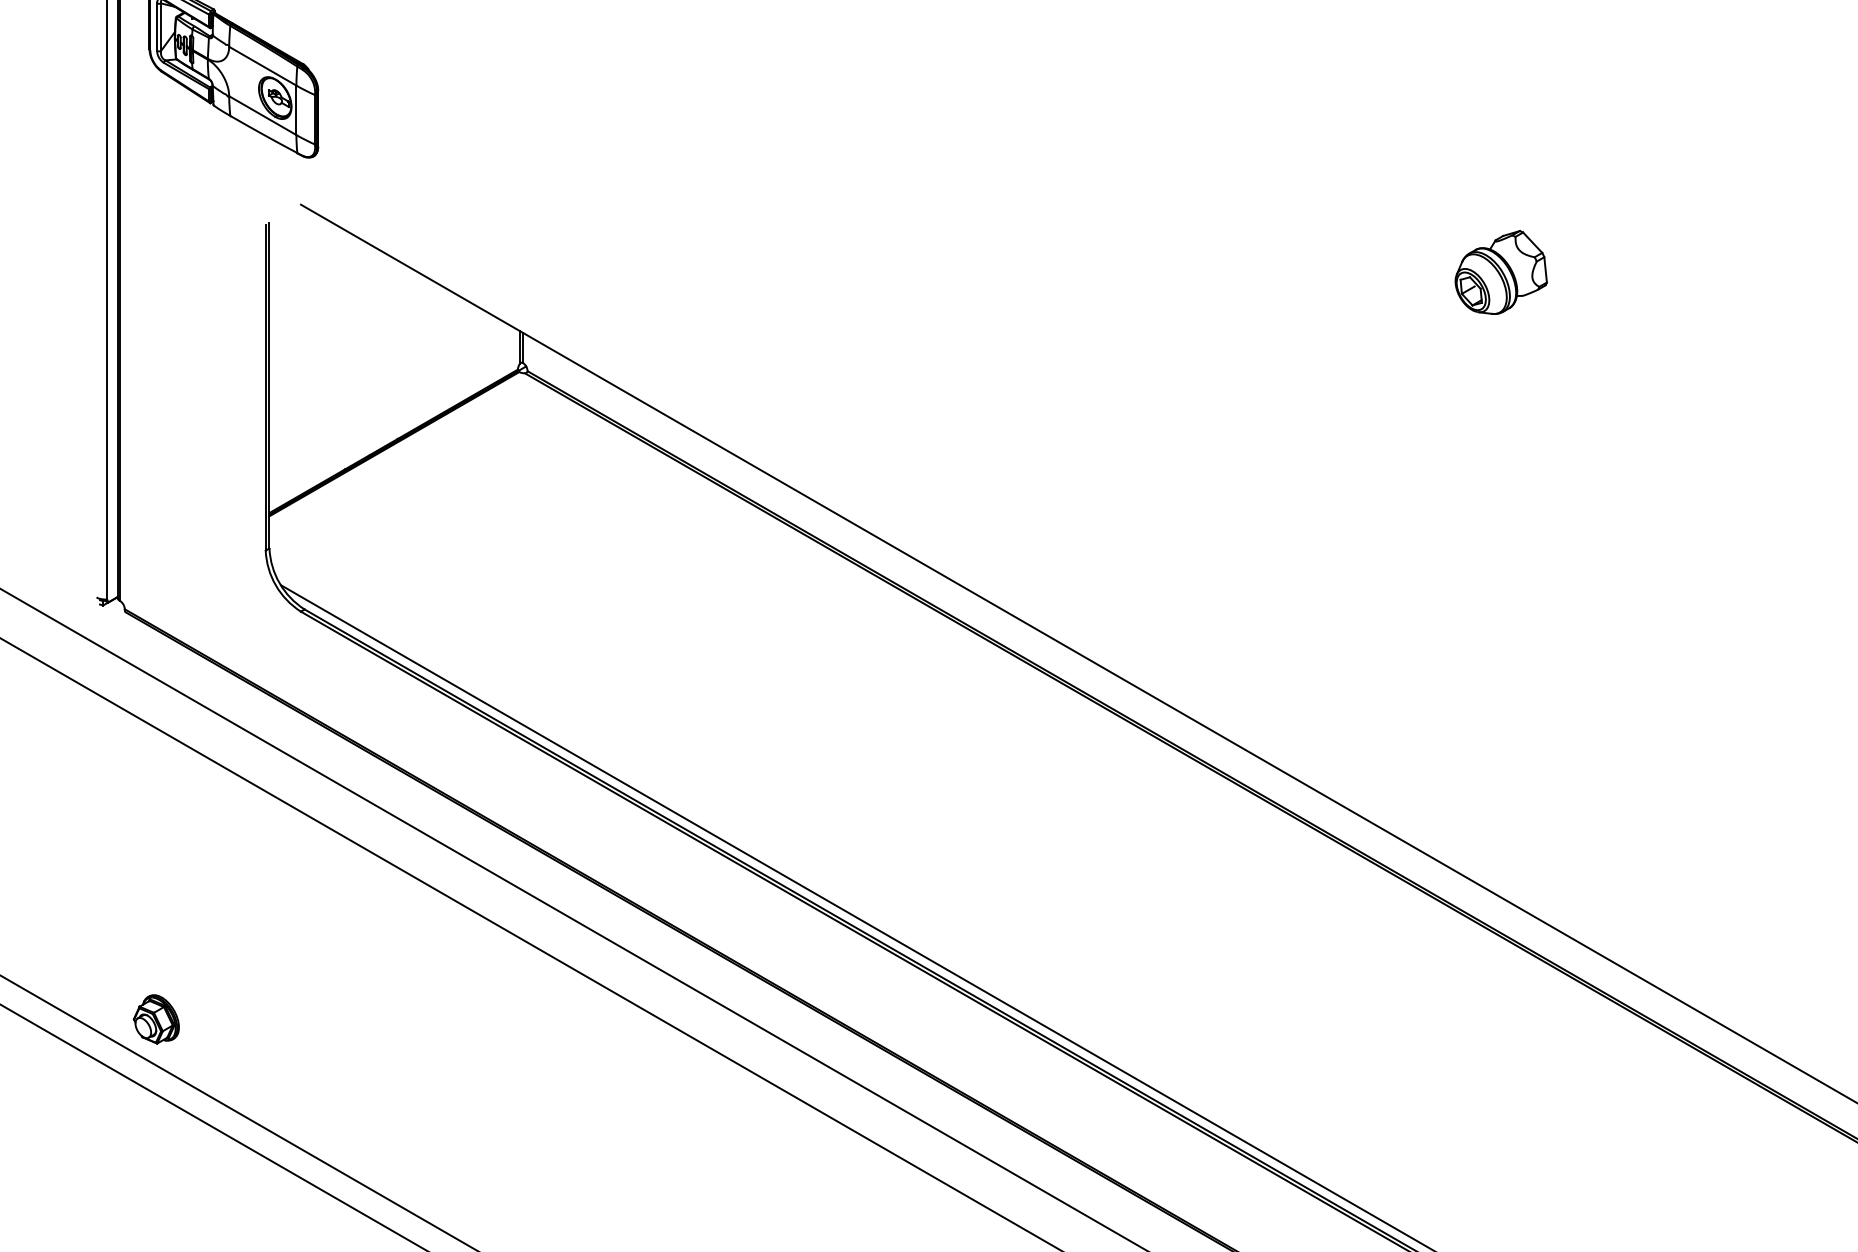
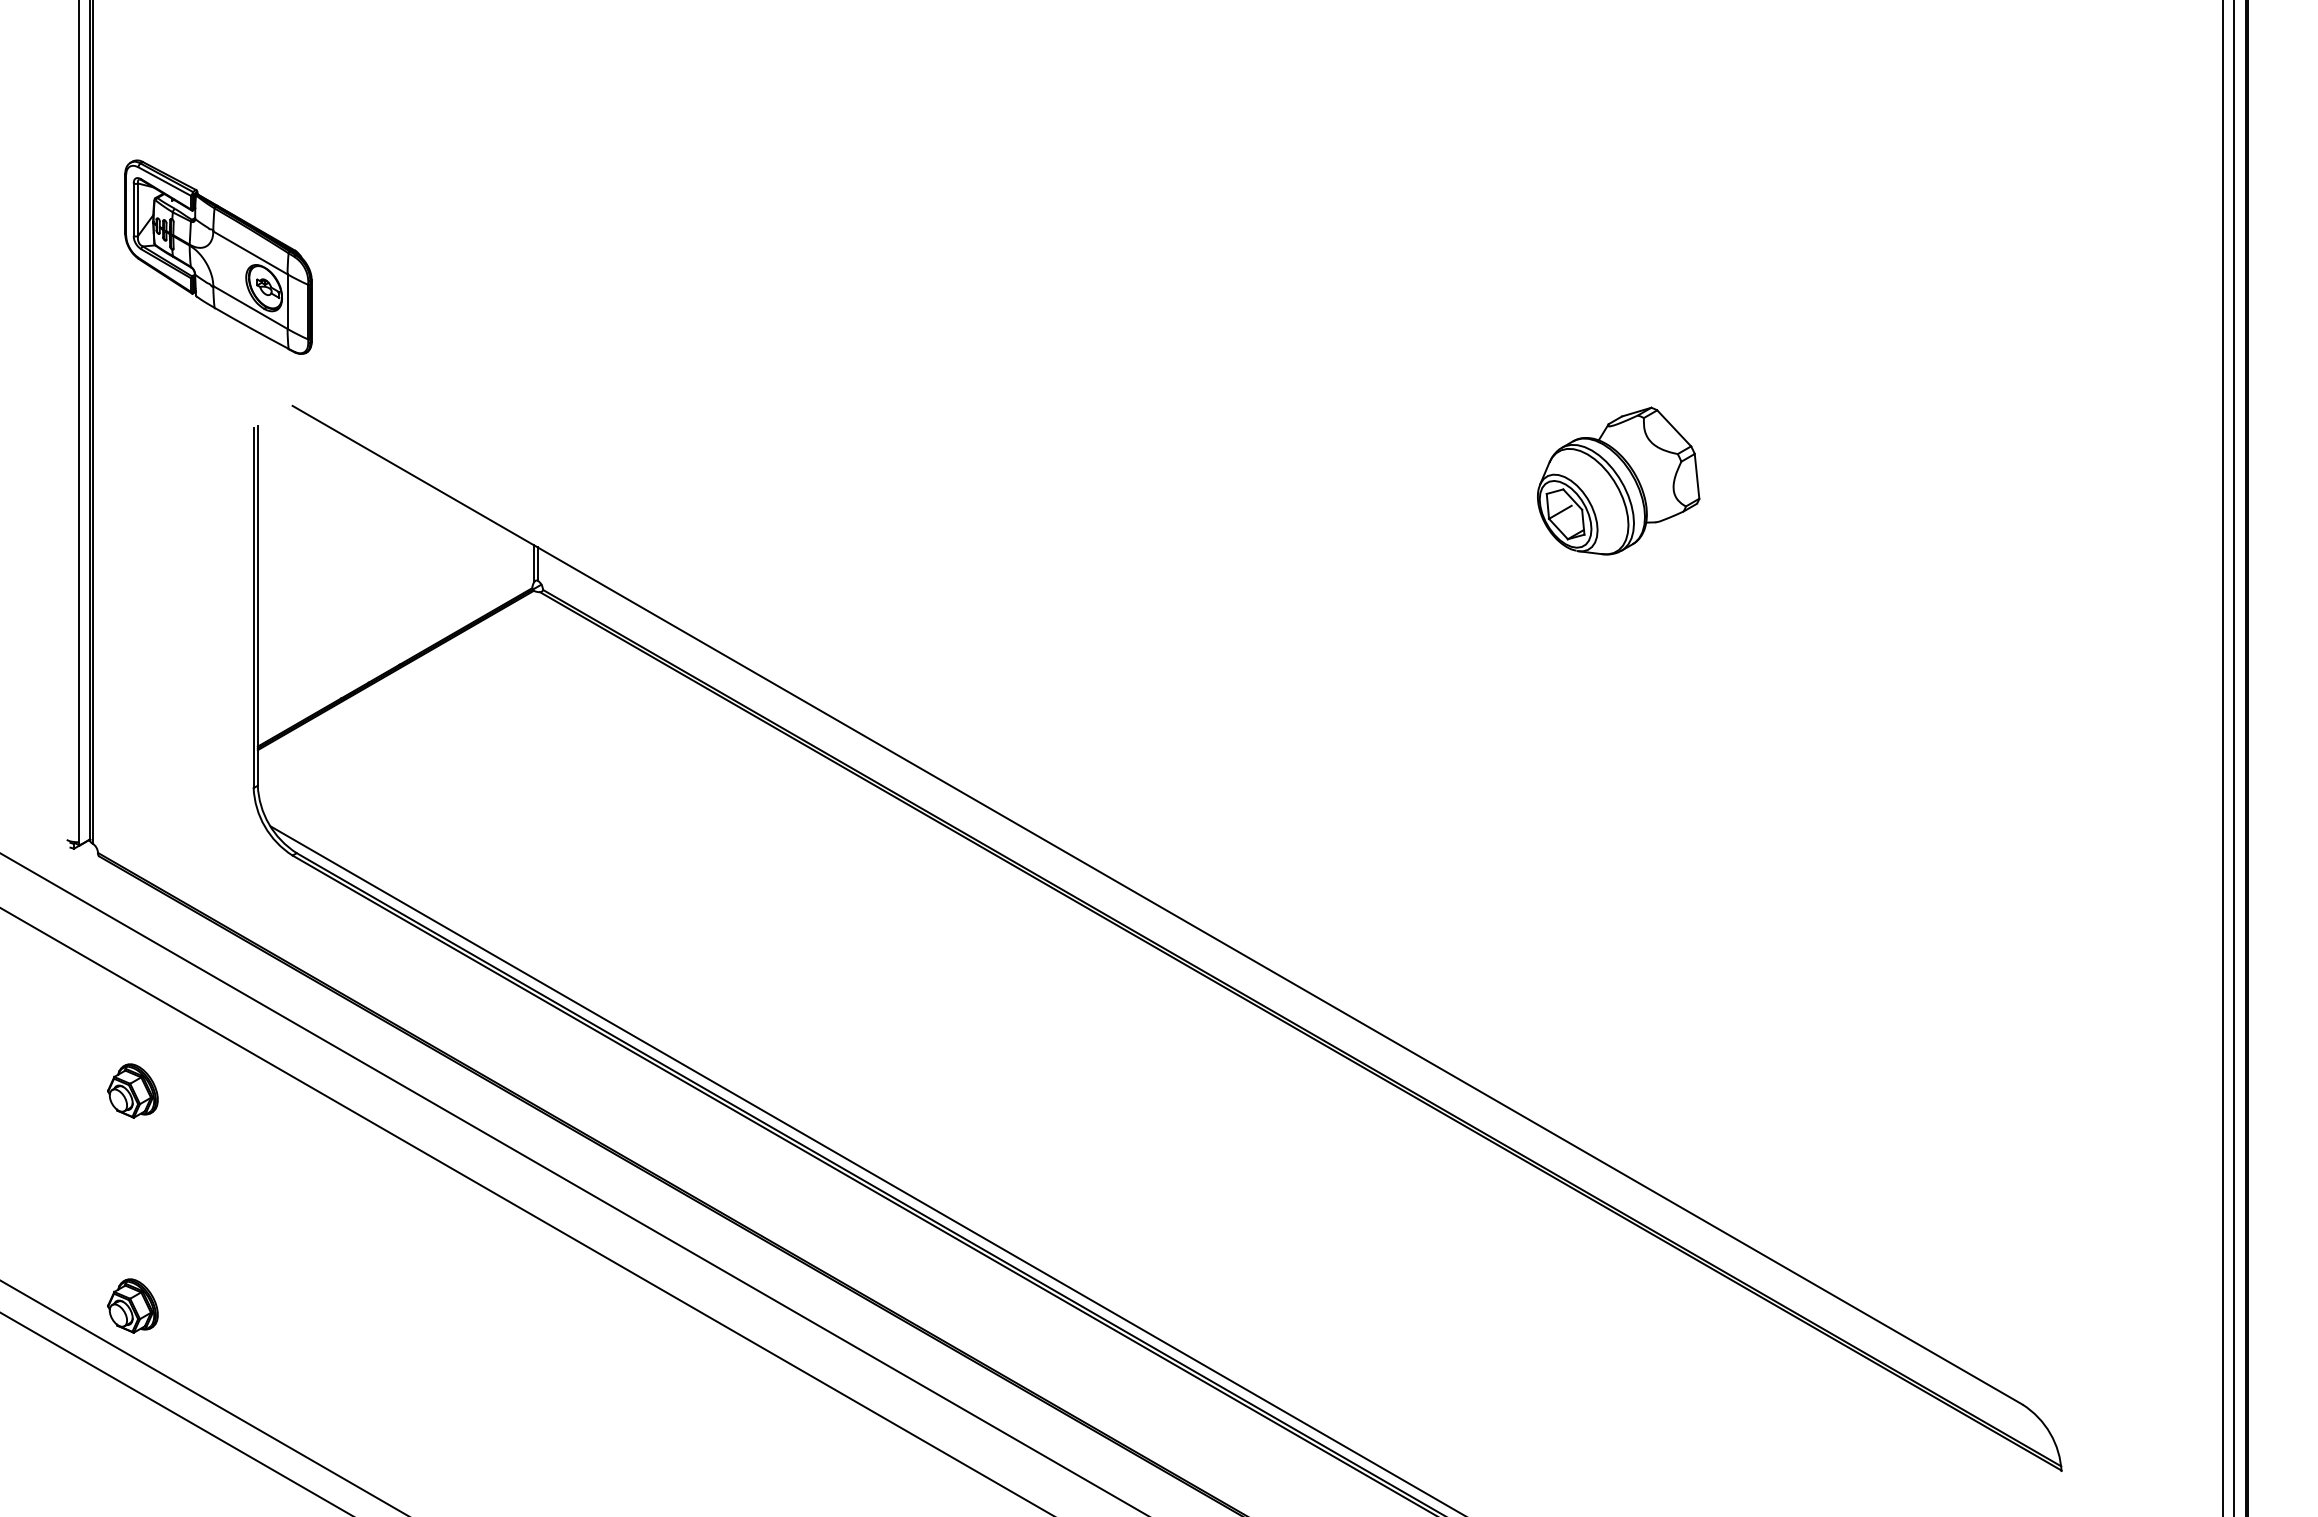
part: (1501, 272) -> (1618, 480), size x1.6
part: (156, 824) -> (132, 1090), added

